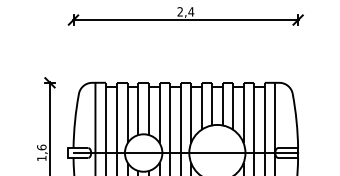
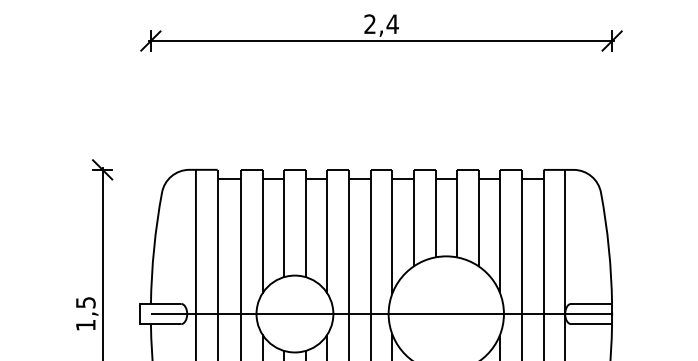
text: (41, 147) -> (85, 302), 1,6 -> 1,5

